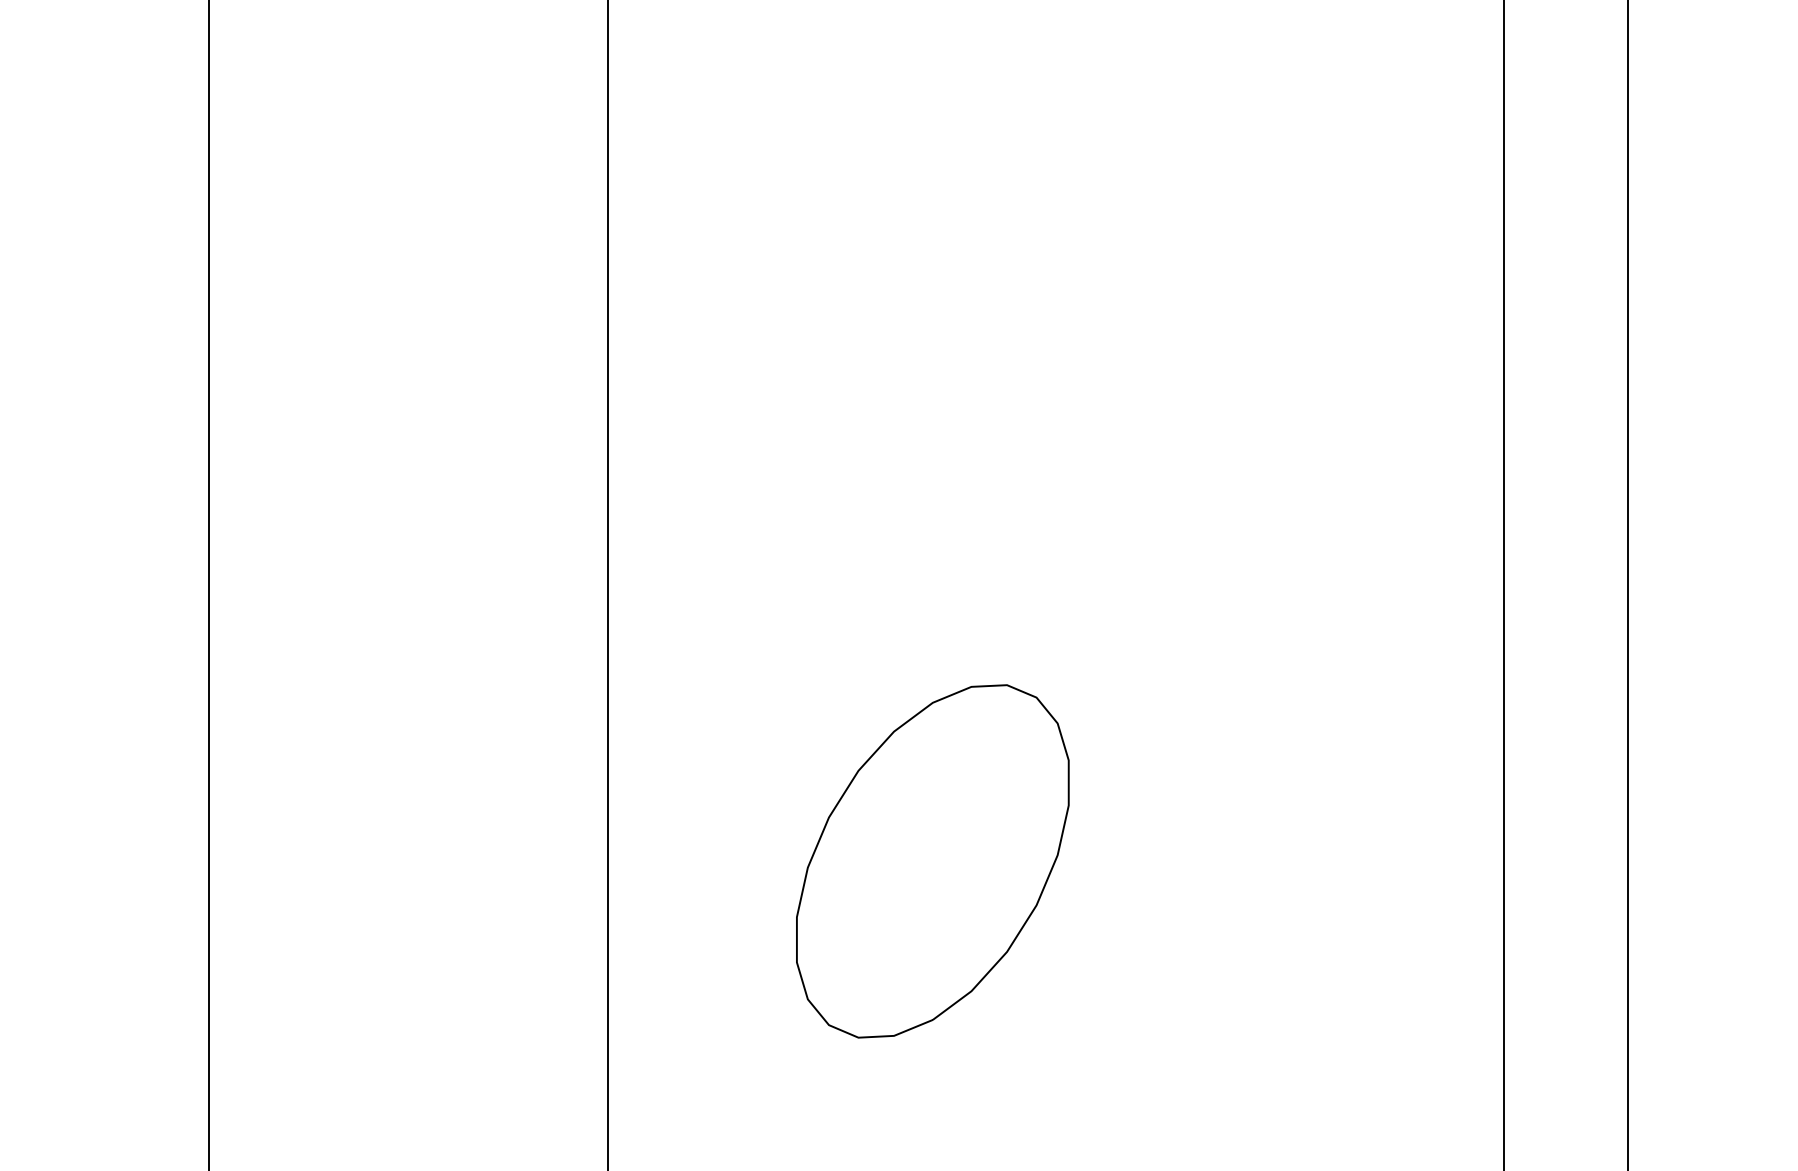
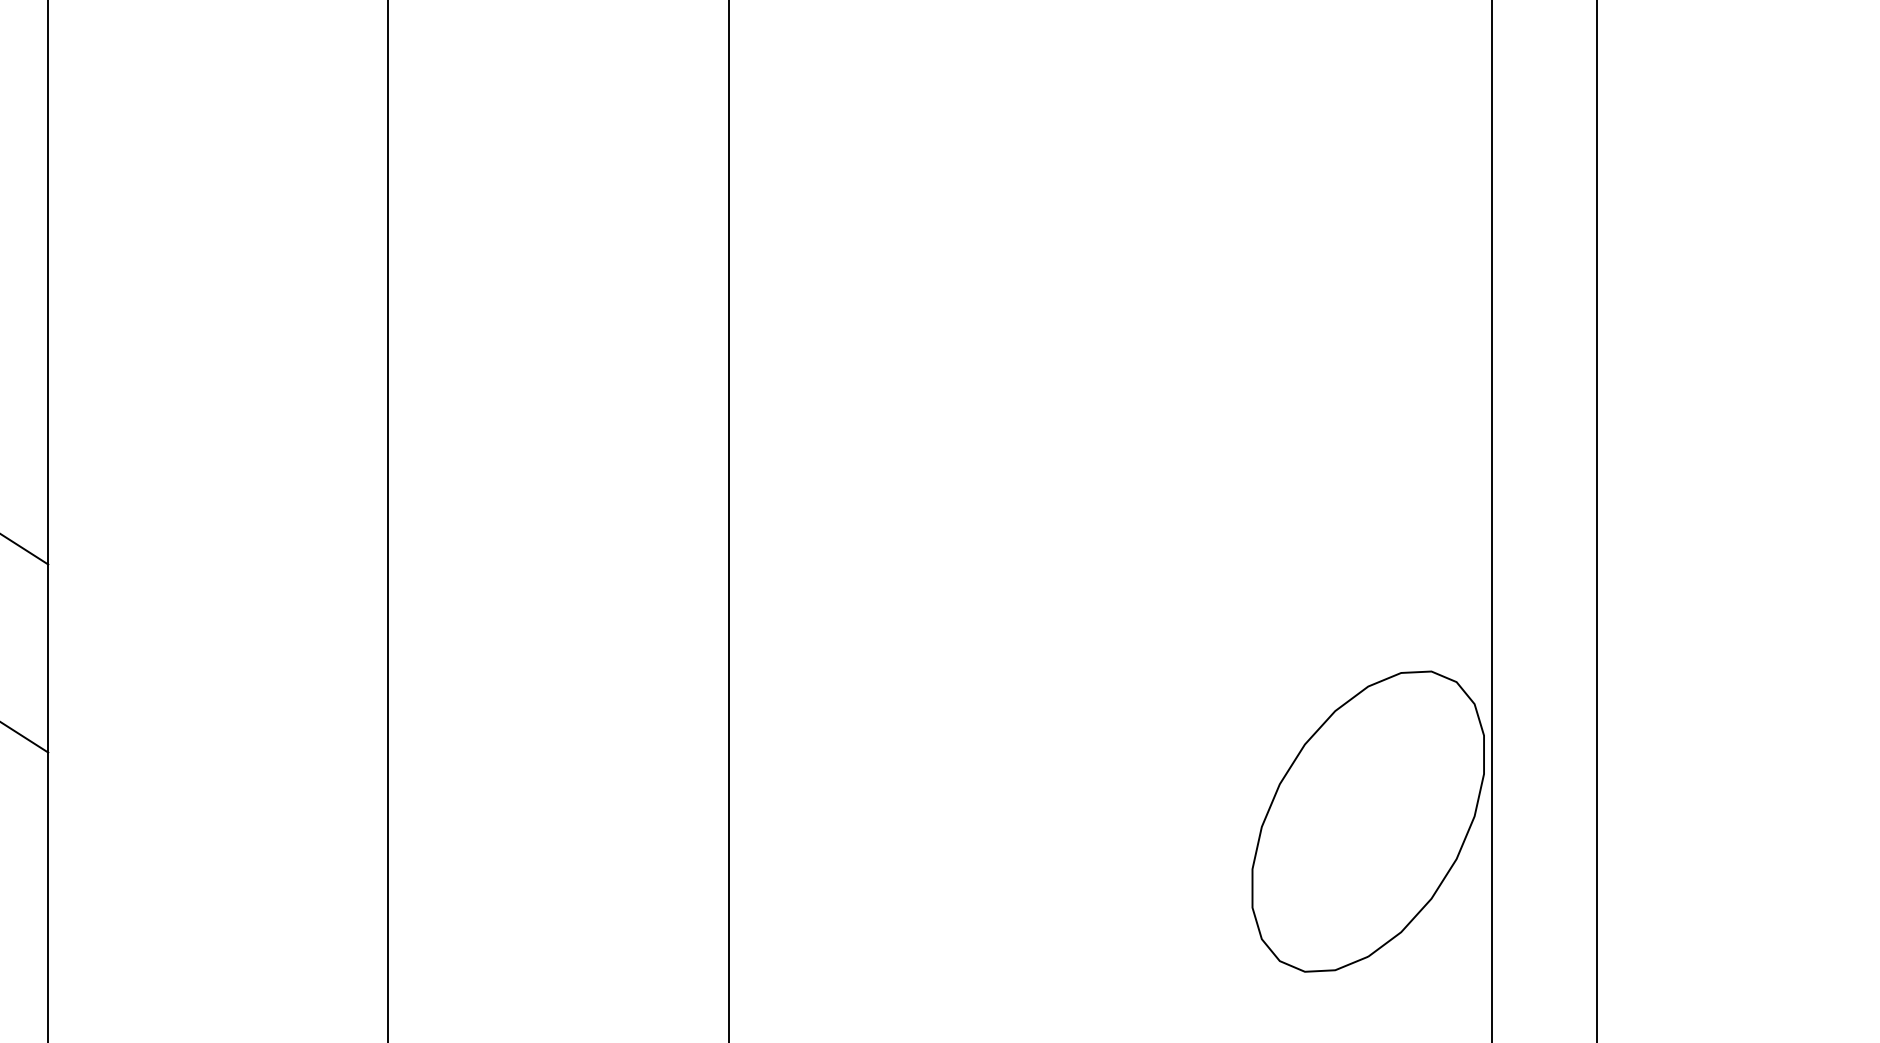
part: (931, 861) -> (1367, 821), moved

